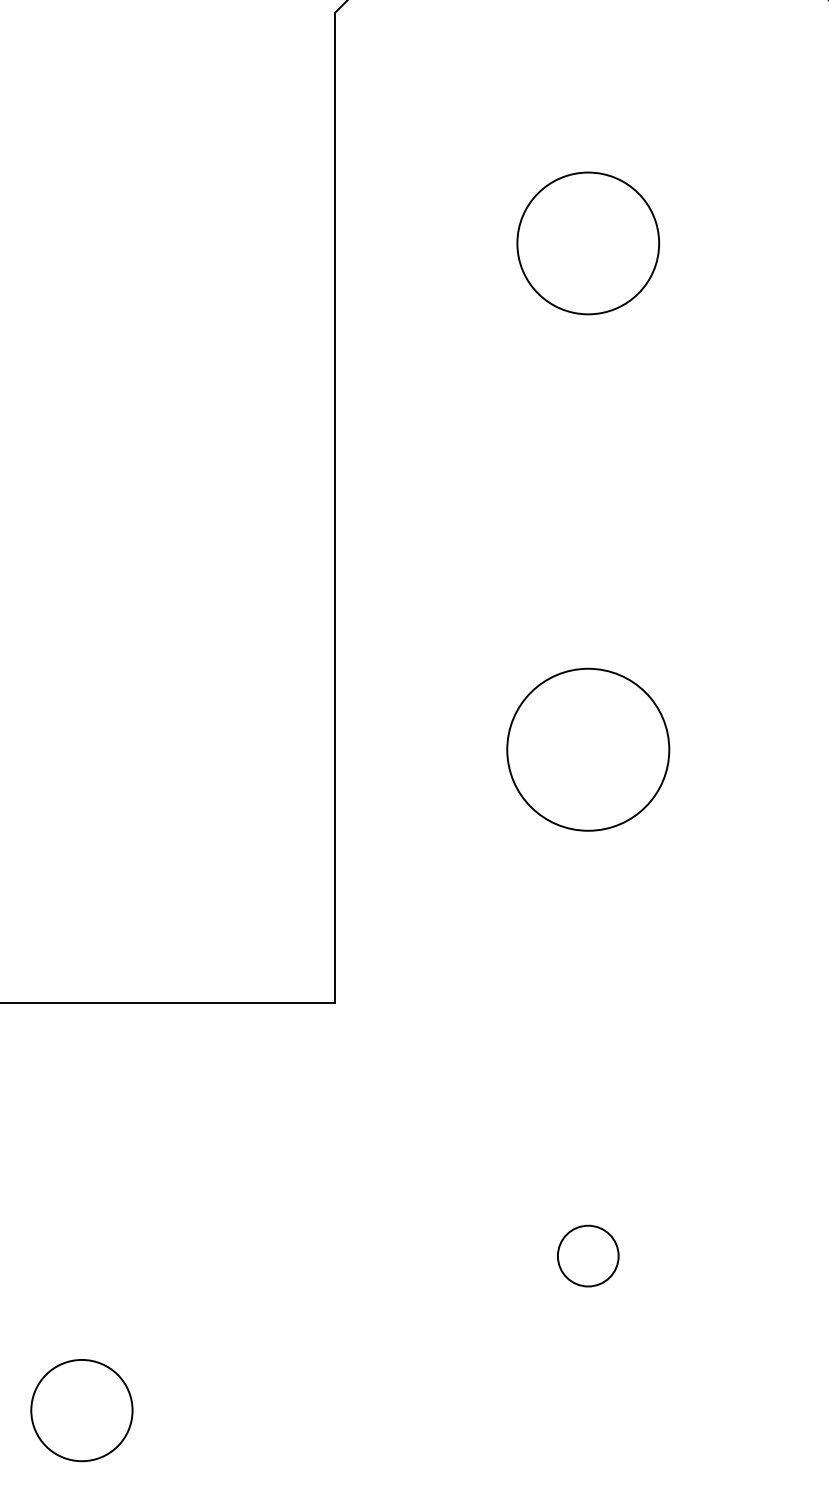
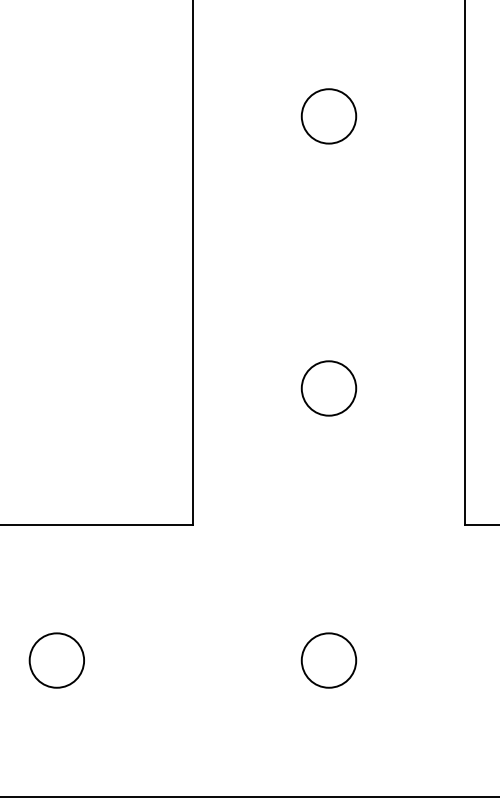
circle: (587, 243) -> (328, 116), size x0.71
circle: (587, 749) -> (328, 388), size x0.62
circle: (587, 1255) -> (328, 660), size x1.67
circle: (81, 1410) -> (56, 660), moved

